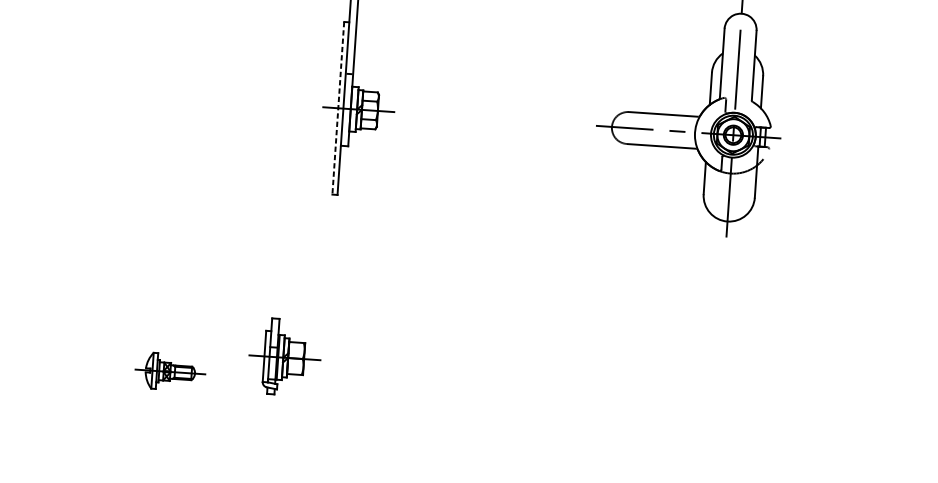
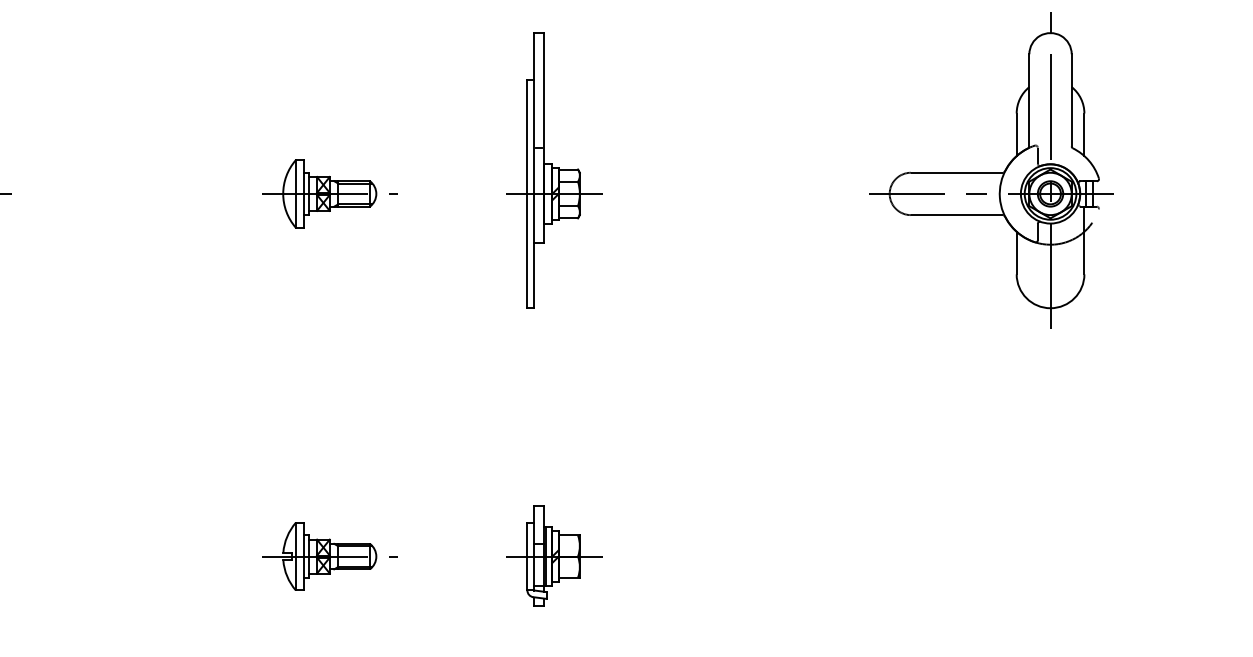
part: (188, 97) -> (329, 193), added
line: (338, 108) -> (527, 194), dashed -> solid
part: (285, 356) -> (554, 555), moved
part: (170, 371) -> (329, 556), size x1.43

